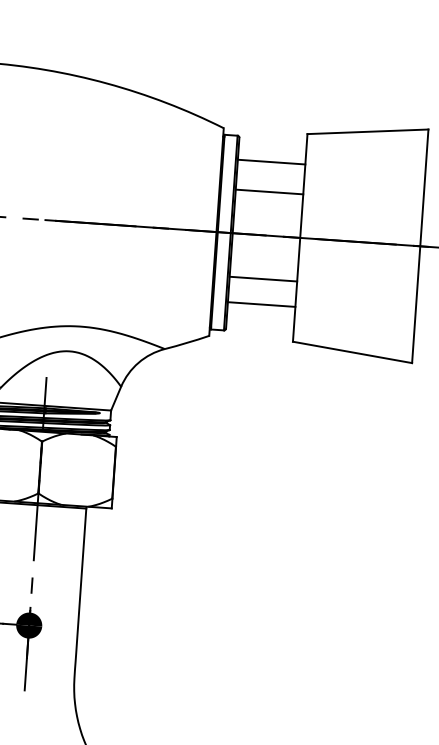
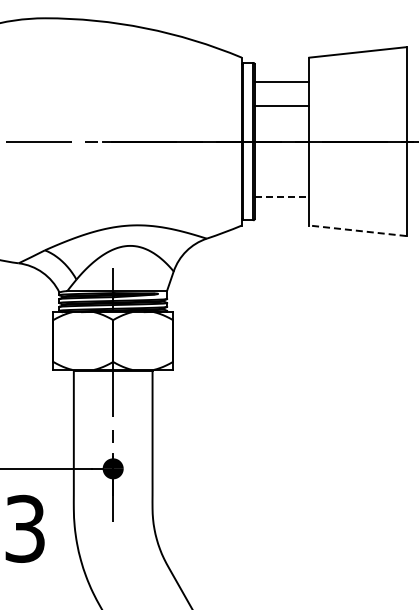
line: (262, 278) -> (281, 176), removed
line: (262, 304) -> (282, 197), solid -> dashed
line: (353, 352) -> (358, 230), solid -> dashed

